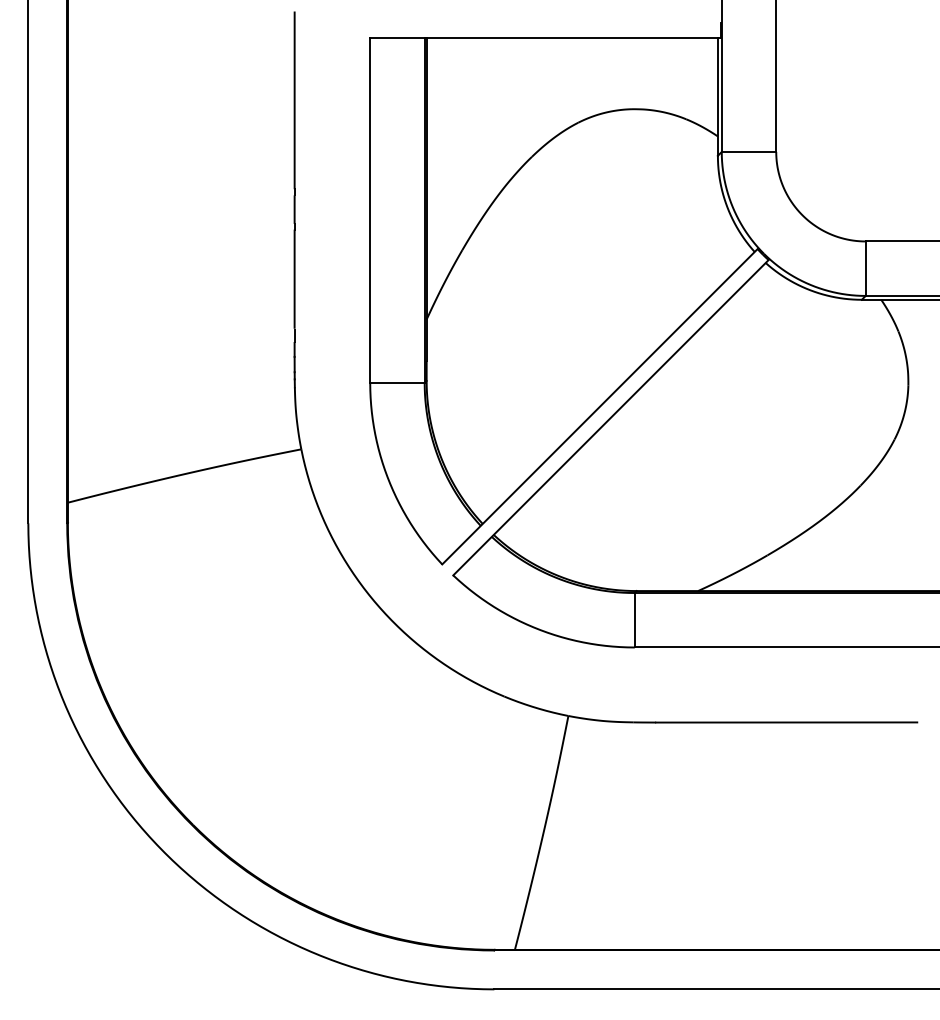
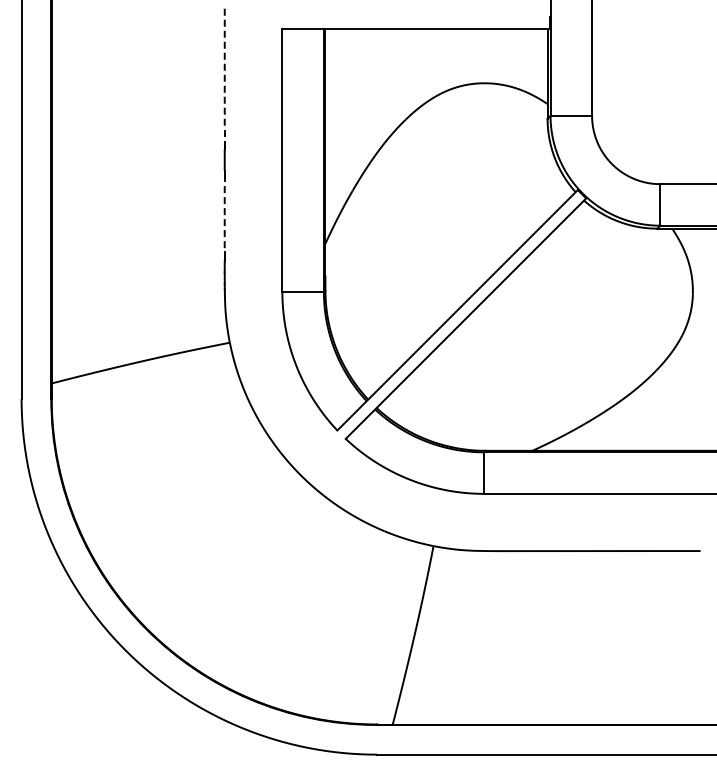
line: (294, 102) -> (224, 78), solid -> dashed
line: (294, 278) -> (224, 212), solid -> dashed

